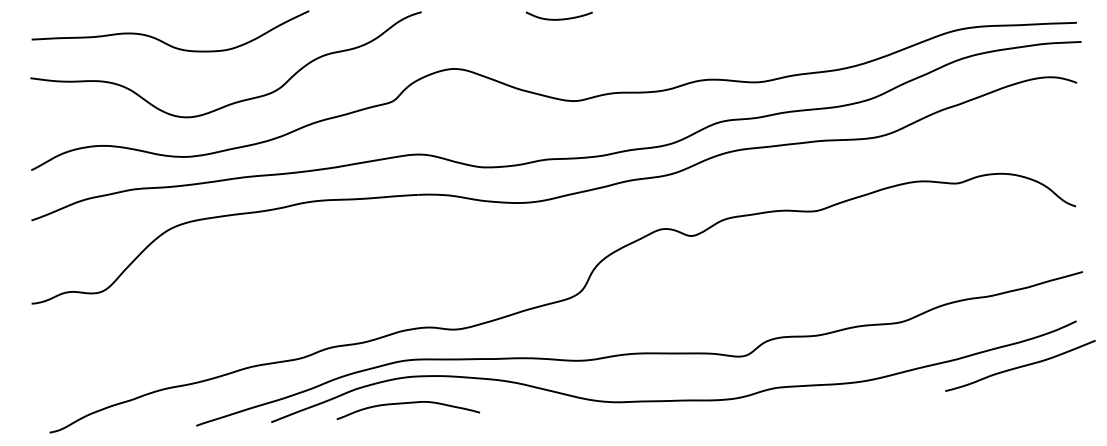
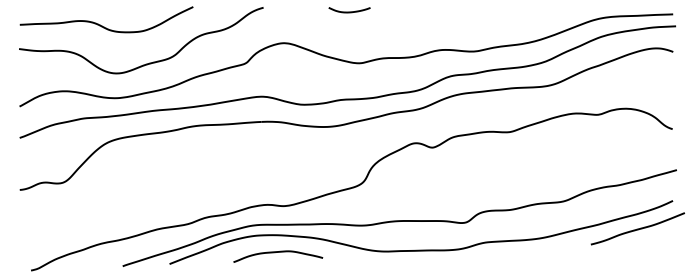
curve: (408, 403) -> (278, 252), moved

